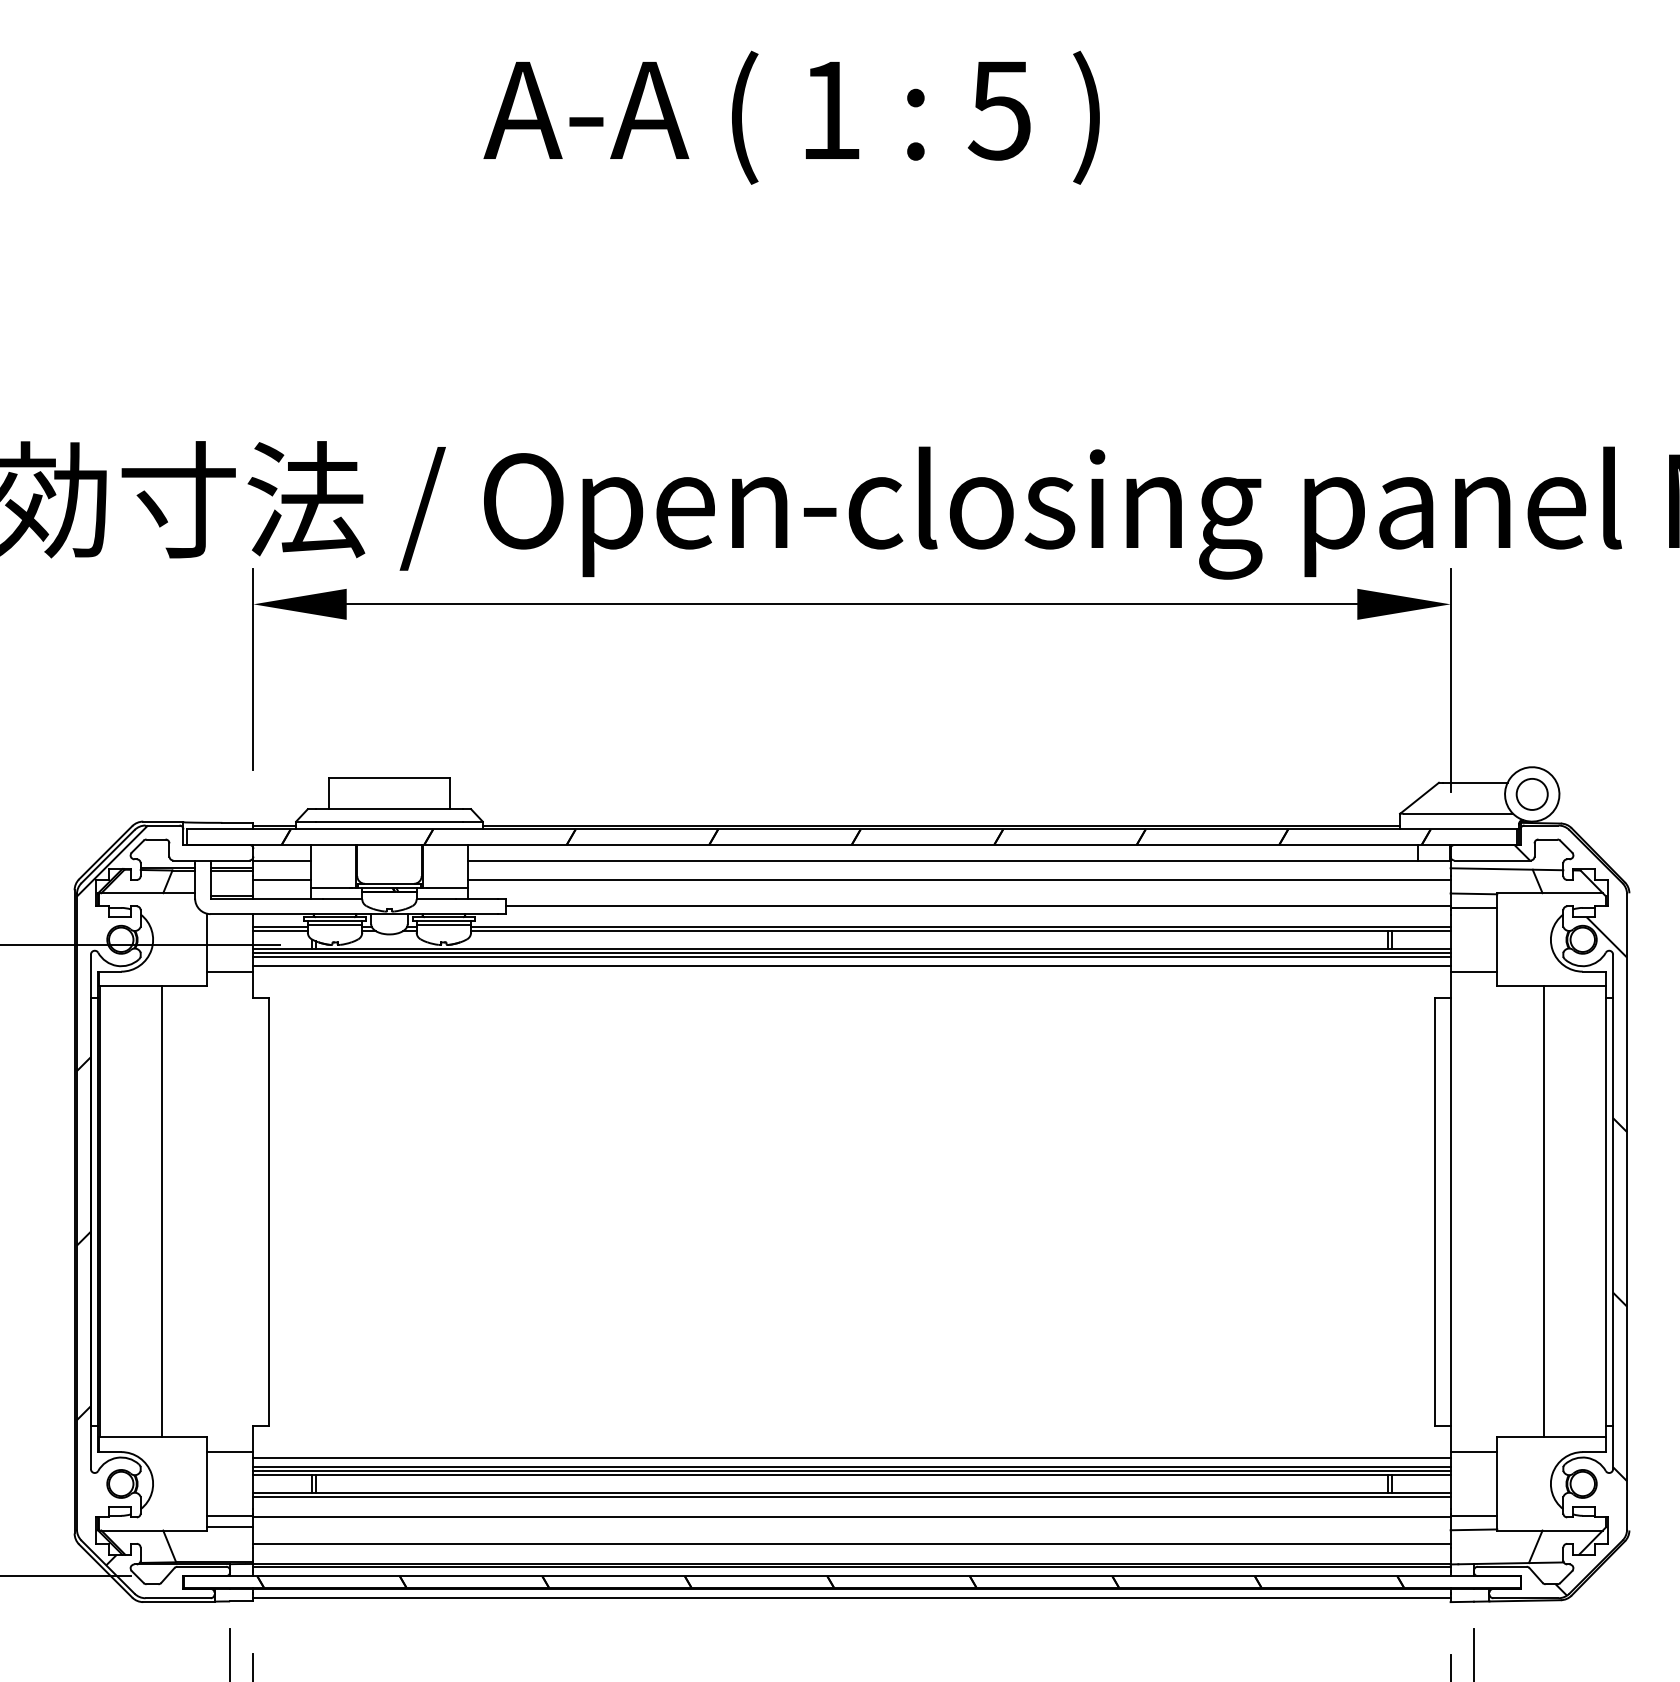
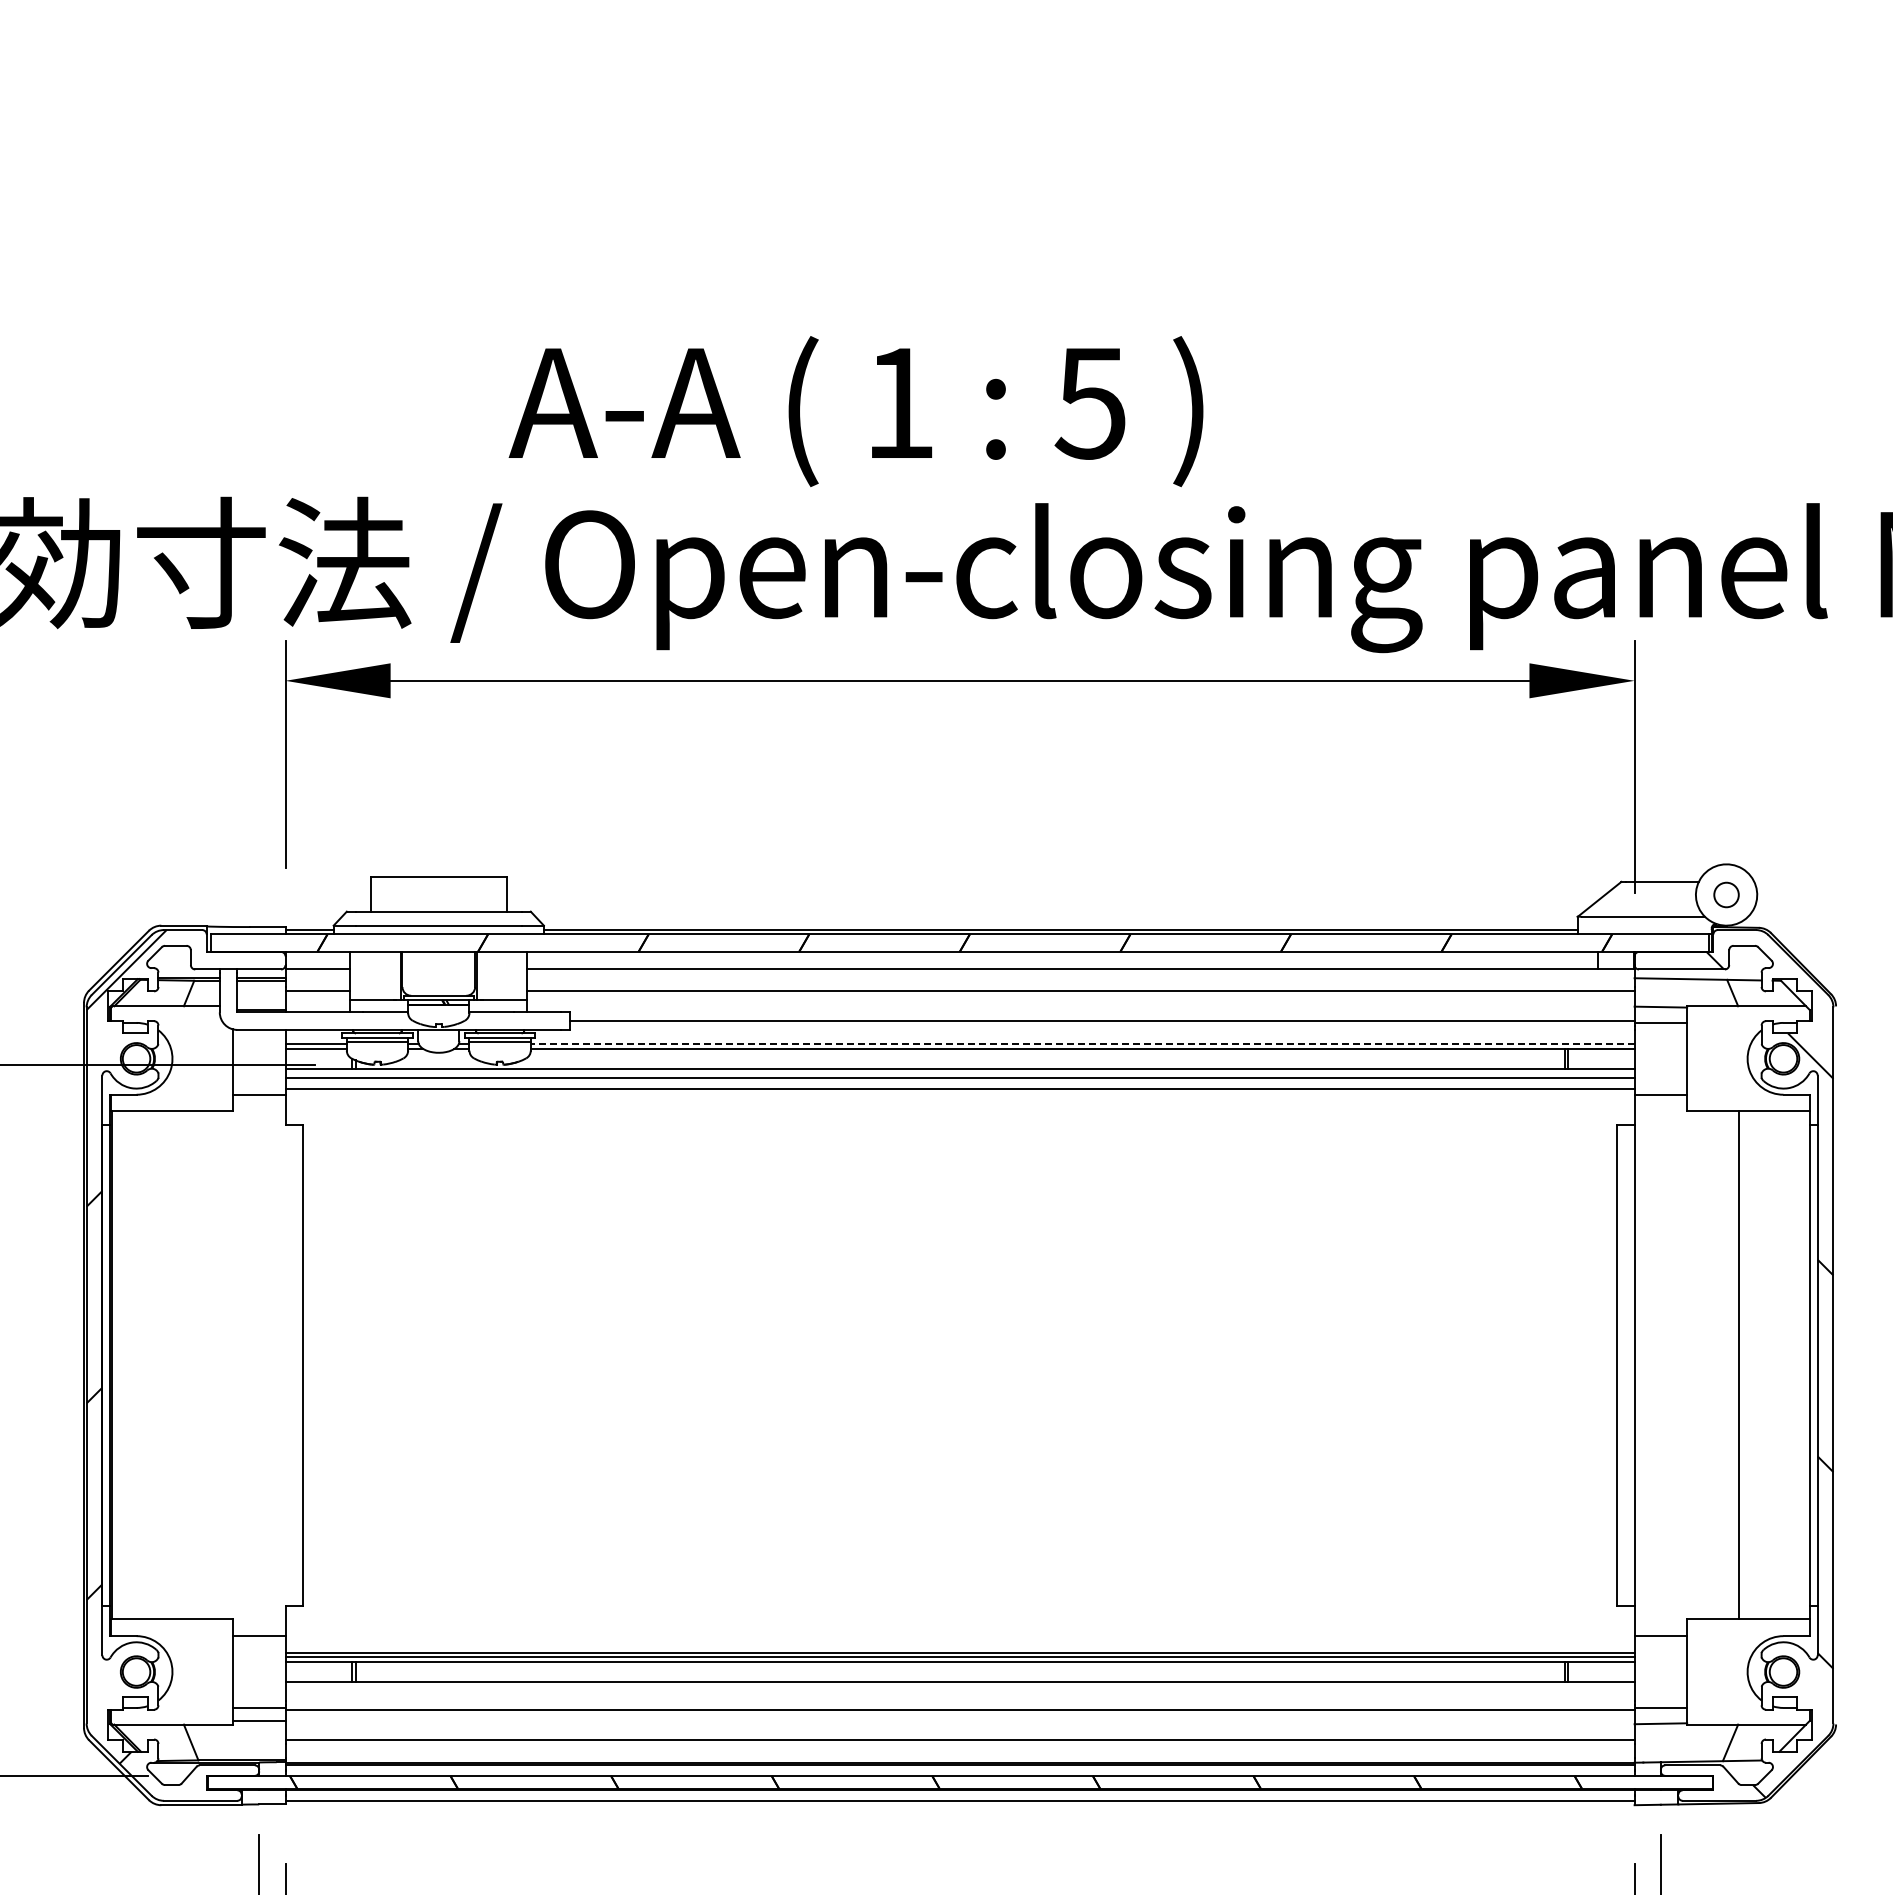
text: (791, 117) -> (855, 411), moved
circle: (1532, 793) -> (1726, 894), size x0.7
line: (960, 927) -> (1082, 1044), solid -> dashed
line: (851, 952) -> (959, 1073), removed
line: (162, 1211) -> (182, 1365), removed
line: (851, 1457) -> (959, 1642), removed
line: (851, 1496) -> (959, 1686), removed

